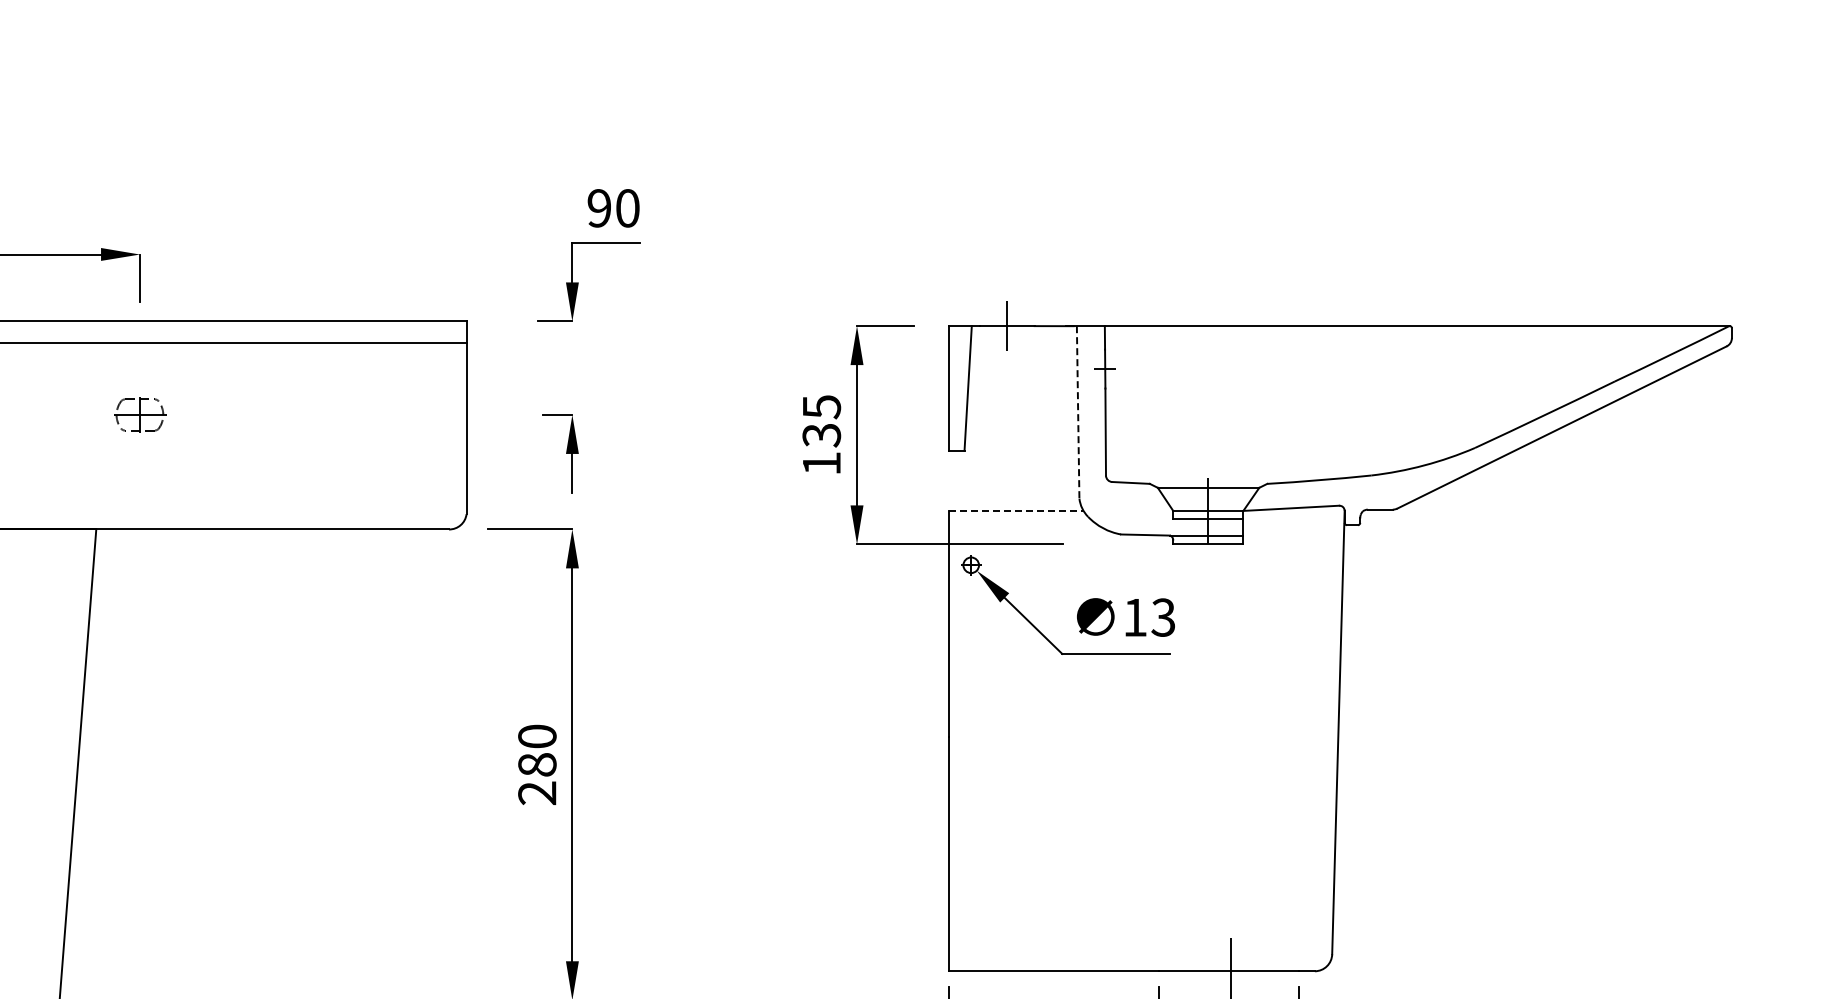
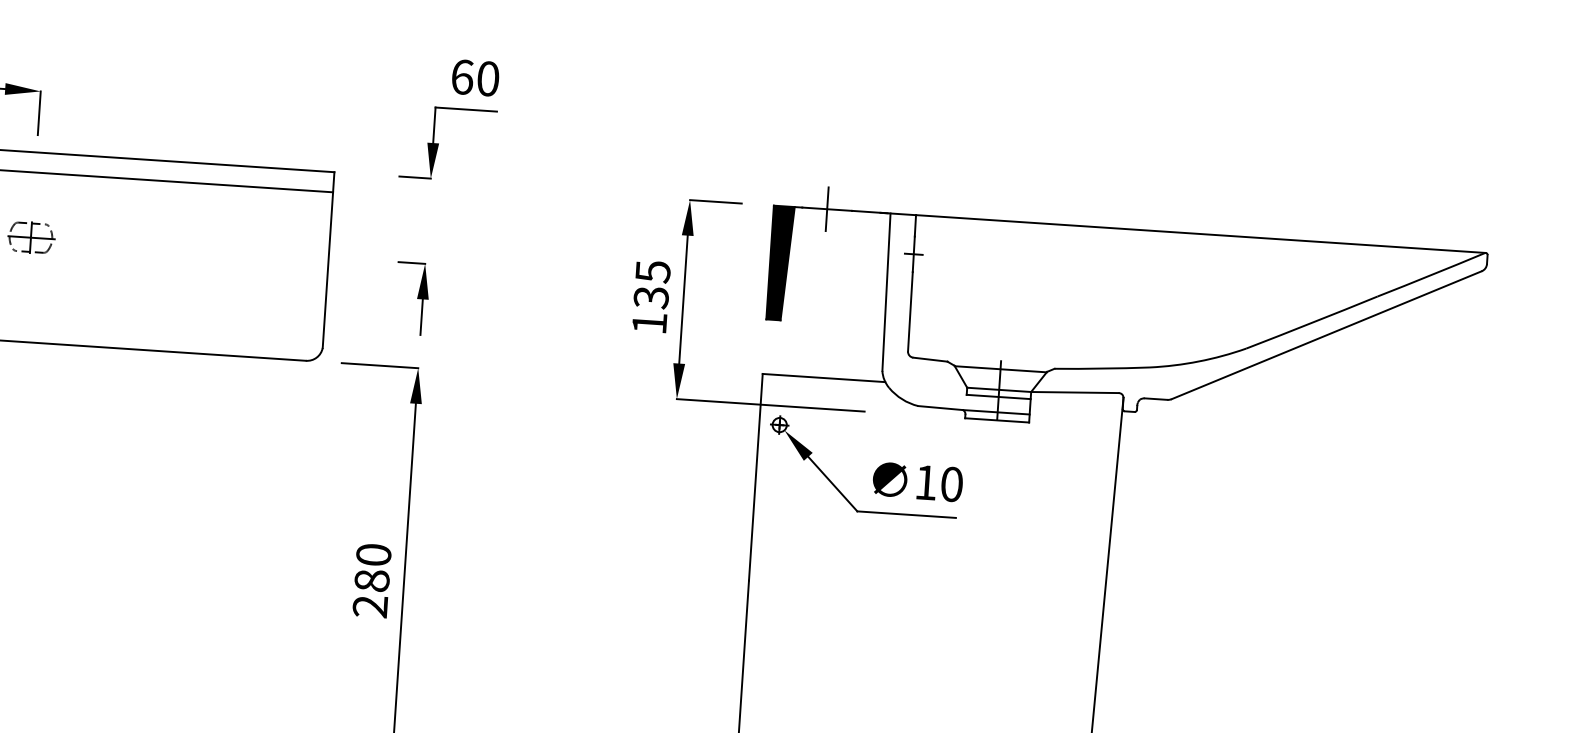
text: (599, 208) -> (462, 77), 90 -> 60
fill: (959, 388) -> (779, 263), added
line: (1078, 412) -> (886, 292), dashed -> solid
line: (1016, 510) -> (824, 377), dashed -> solid
text: (1163, 617) -> (951, 484), 13 -> 10

